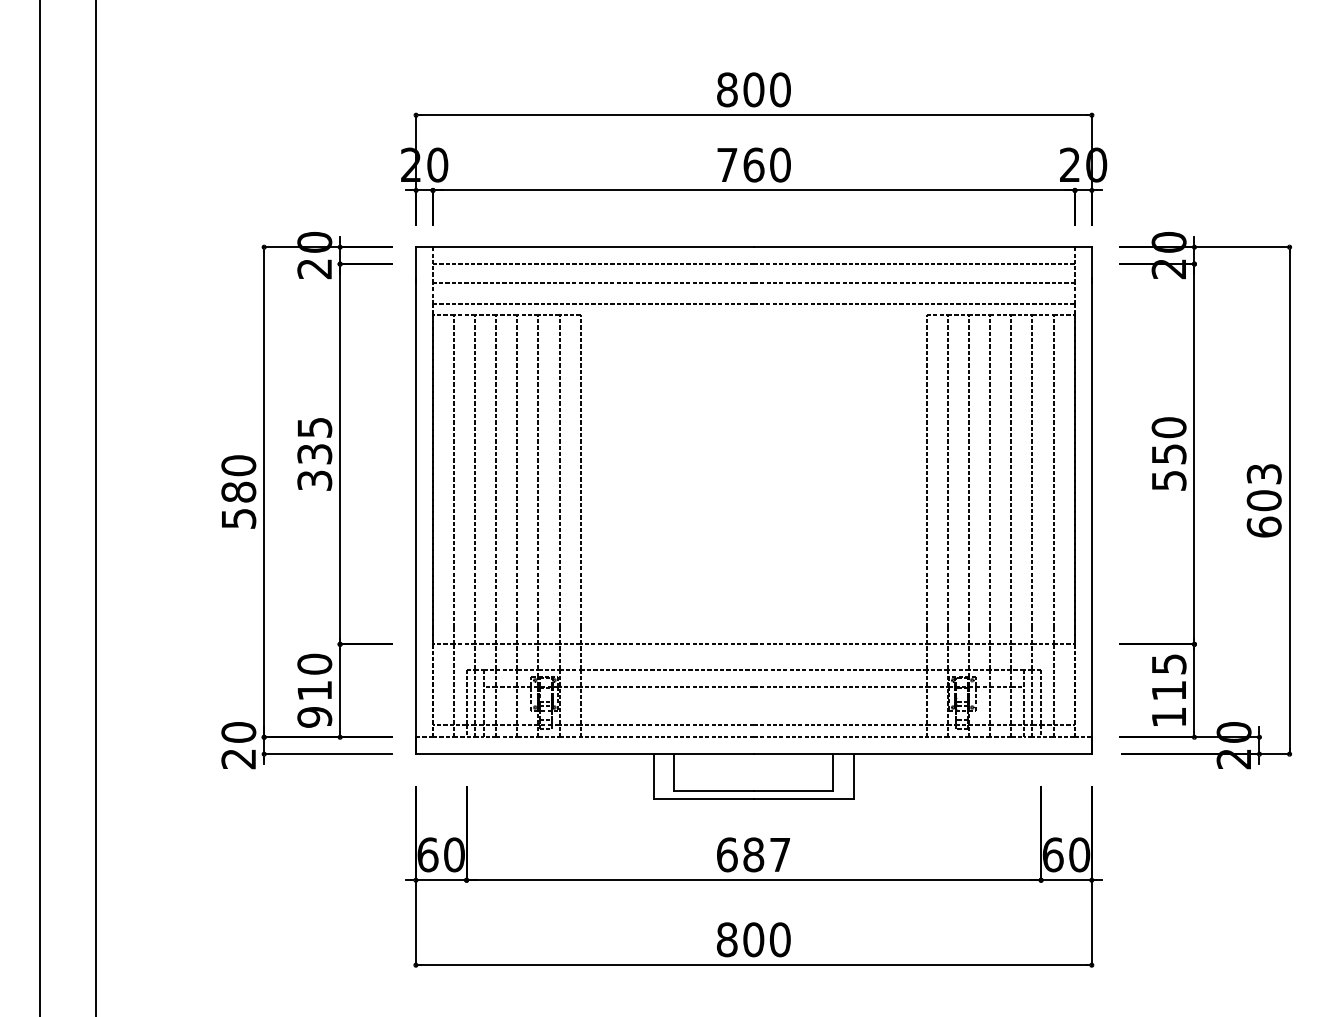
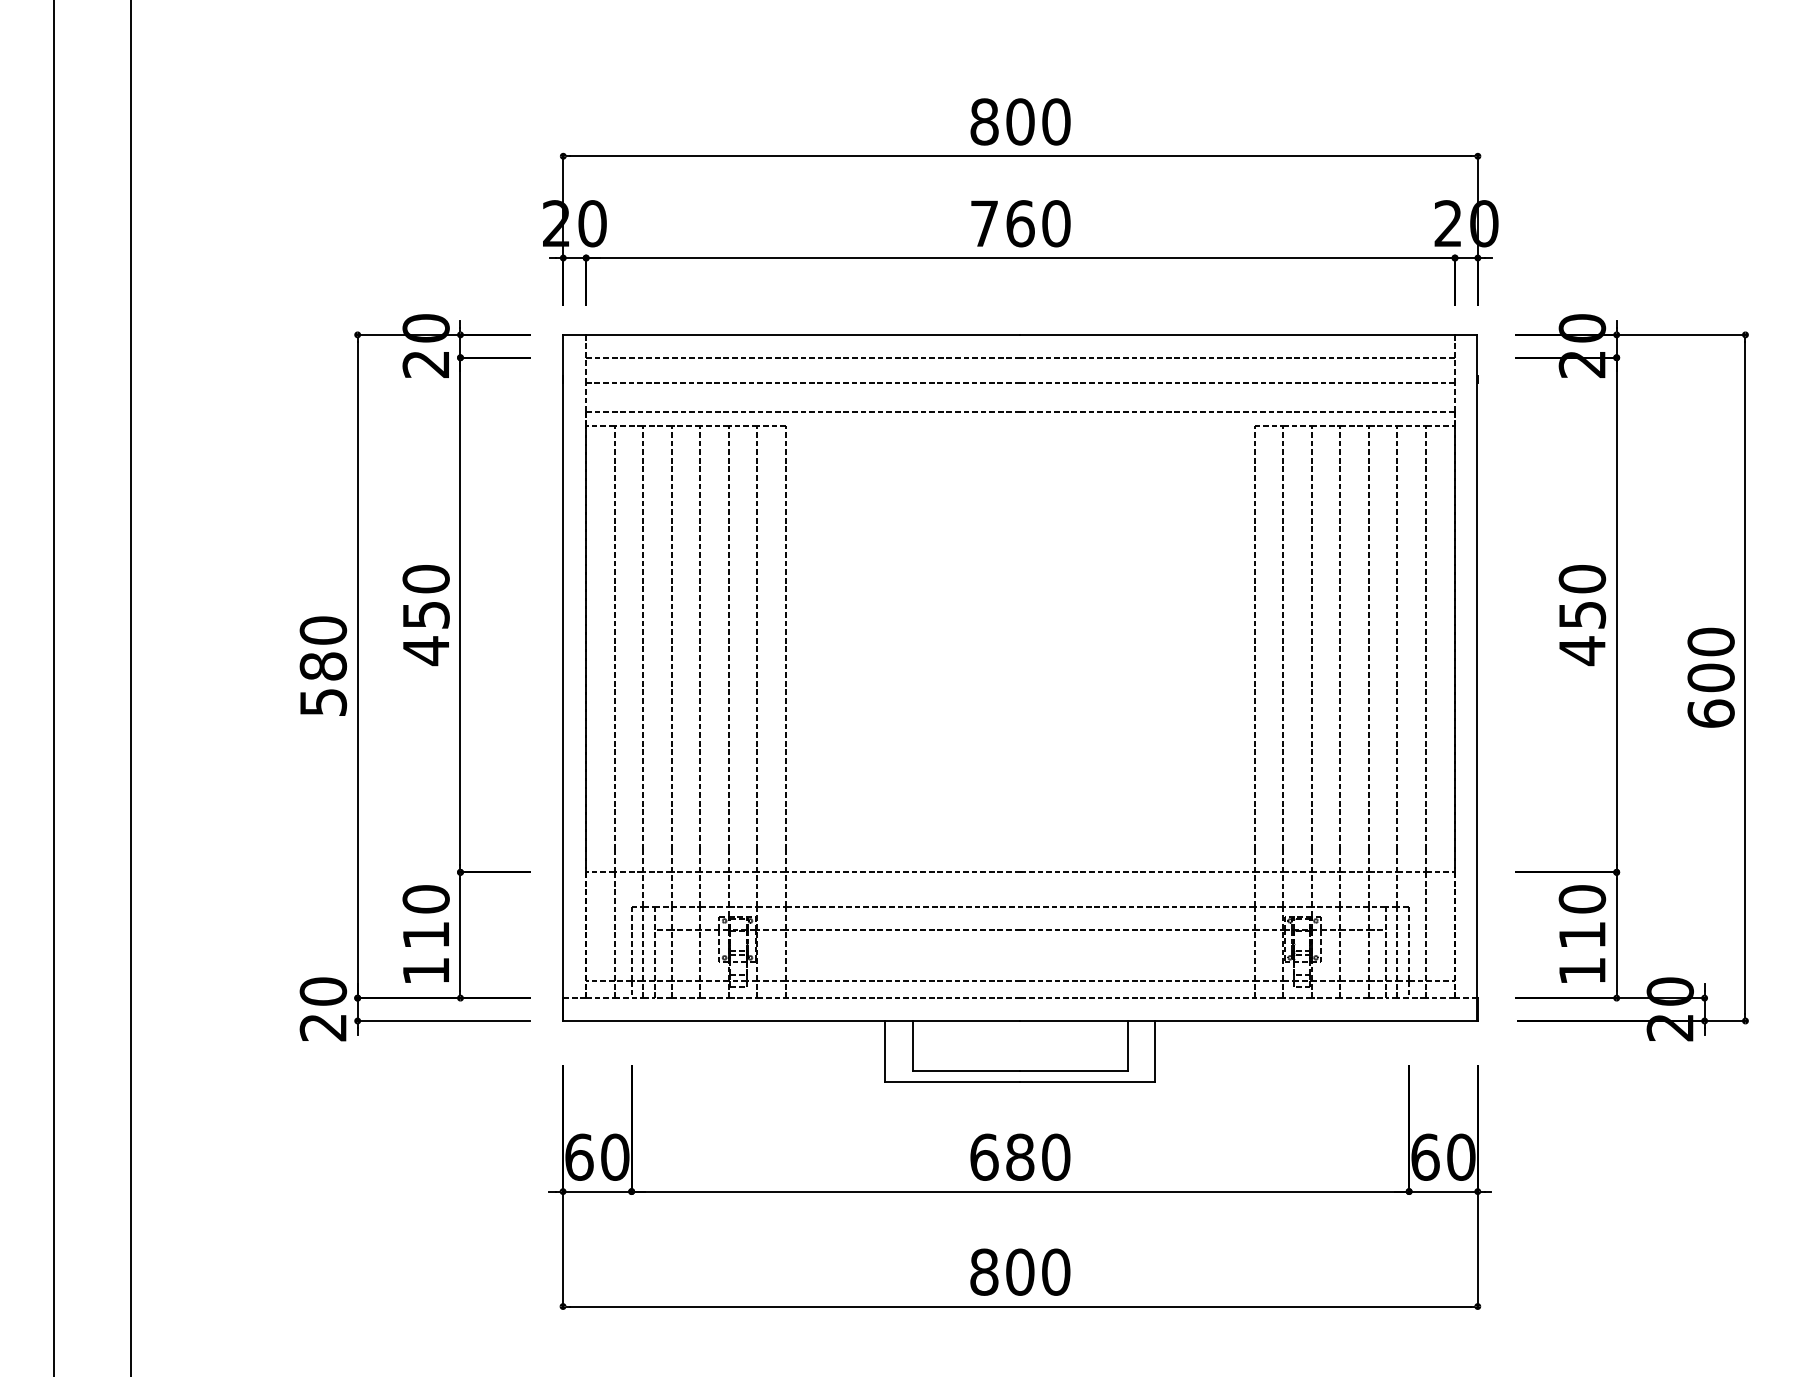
text: (314, 454) -> (425, 615), 335 -> 450
text: (1263, 473) -> (1710, 641), 603 -> 600
text: (1169, 481) -> (1582, 651), 550 -> 450
text: (1169, 664) -> (1582, 899), 115 -> 110
text: (314, 717) -> (425, 971), 910 -> 110
text: (780, 854) -> (1056, 1156), 687 -> 680

